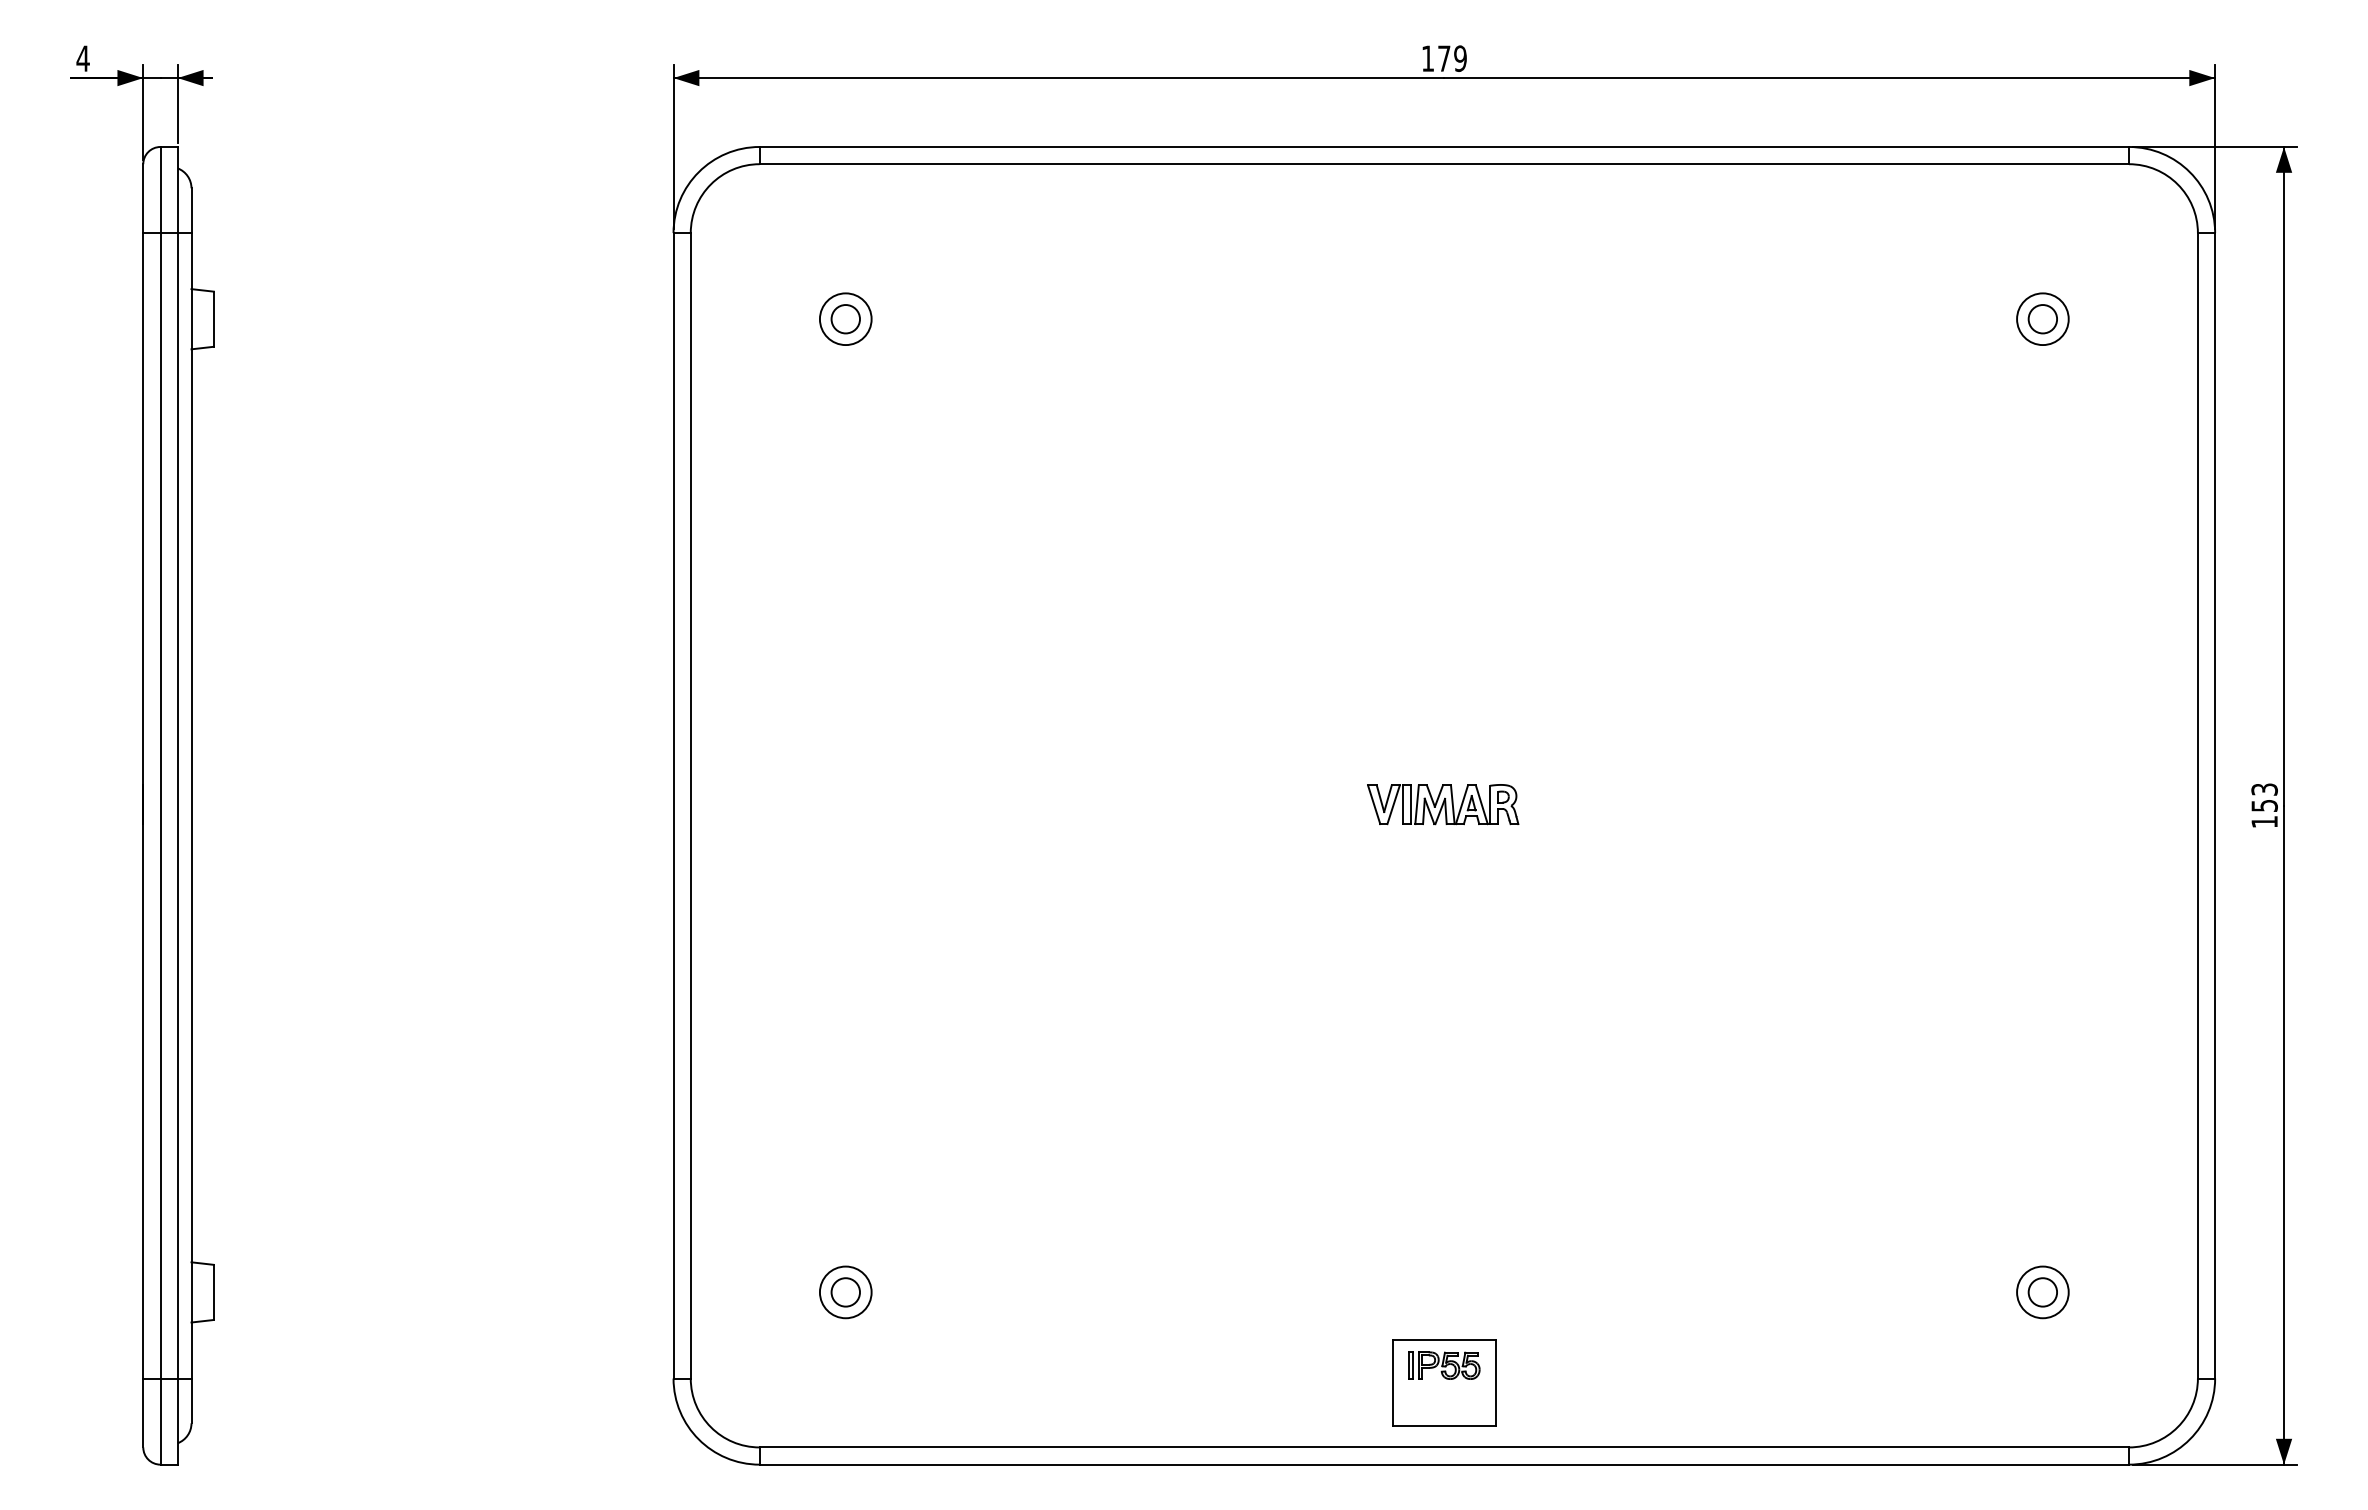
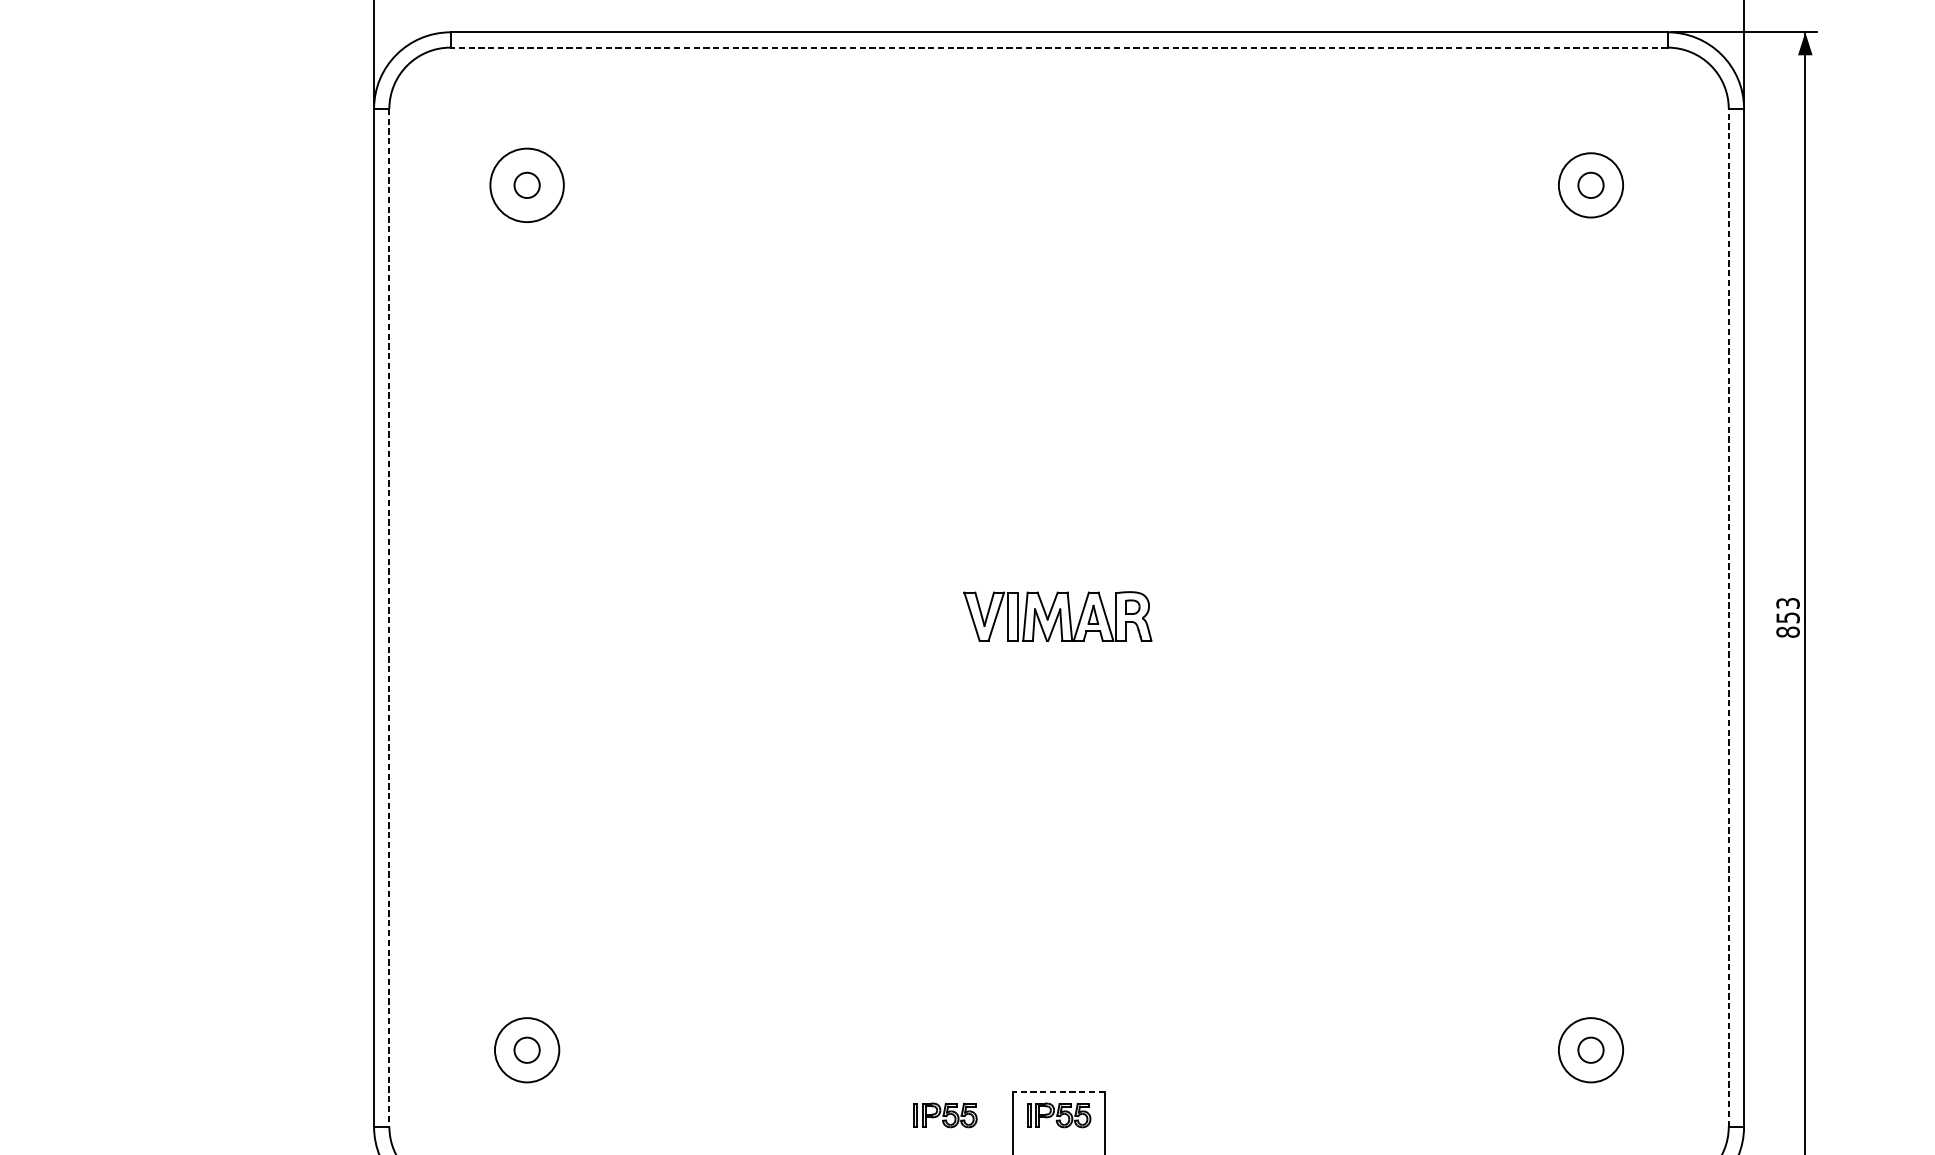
line: (1444, 164) -> (1059, 47), solid -> dashed
circle: (845, 319) -> (526, 185), size x1.6
circle: (2042, 319) -> (1590, 185), size x1.4
part: (1443, 804) -> (1058, 616), size x1.4
line: (690, 805) -> (389, 617), solid -> dashed
line: (2197, 805) -> (1728, 617), solid -> dashed
text: (2264, 821) -> (1787, 631), 153 -> 853
circle: (845, 1292) -> (526, 1050), size x1.4
circle: (2042, 1292) -> (1590, 1050), size x1.4
line: (1444, 1339) -> (1059, 1092), solid -> dashed
part: (1316, 1365) -> (945, 1115), added

